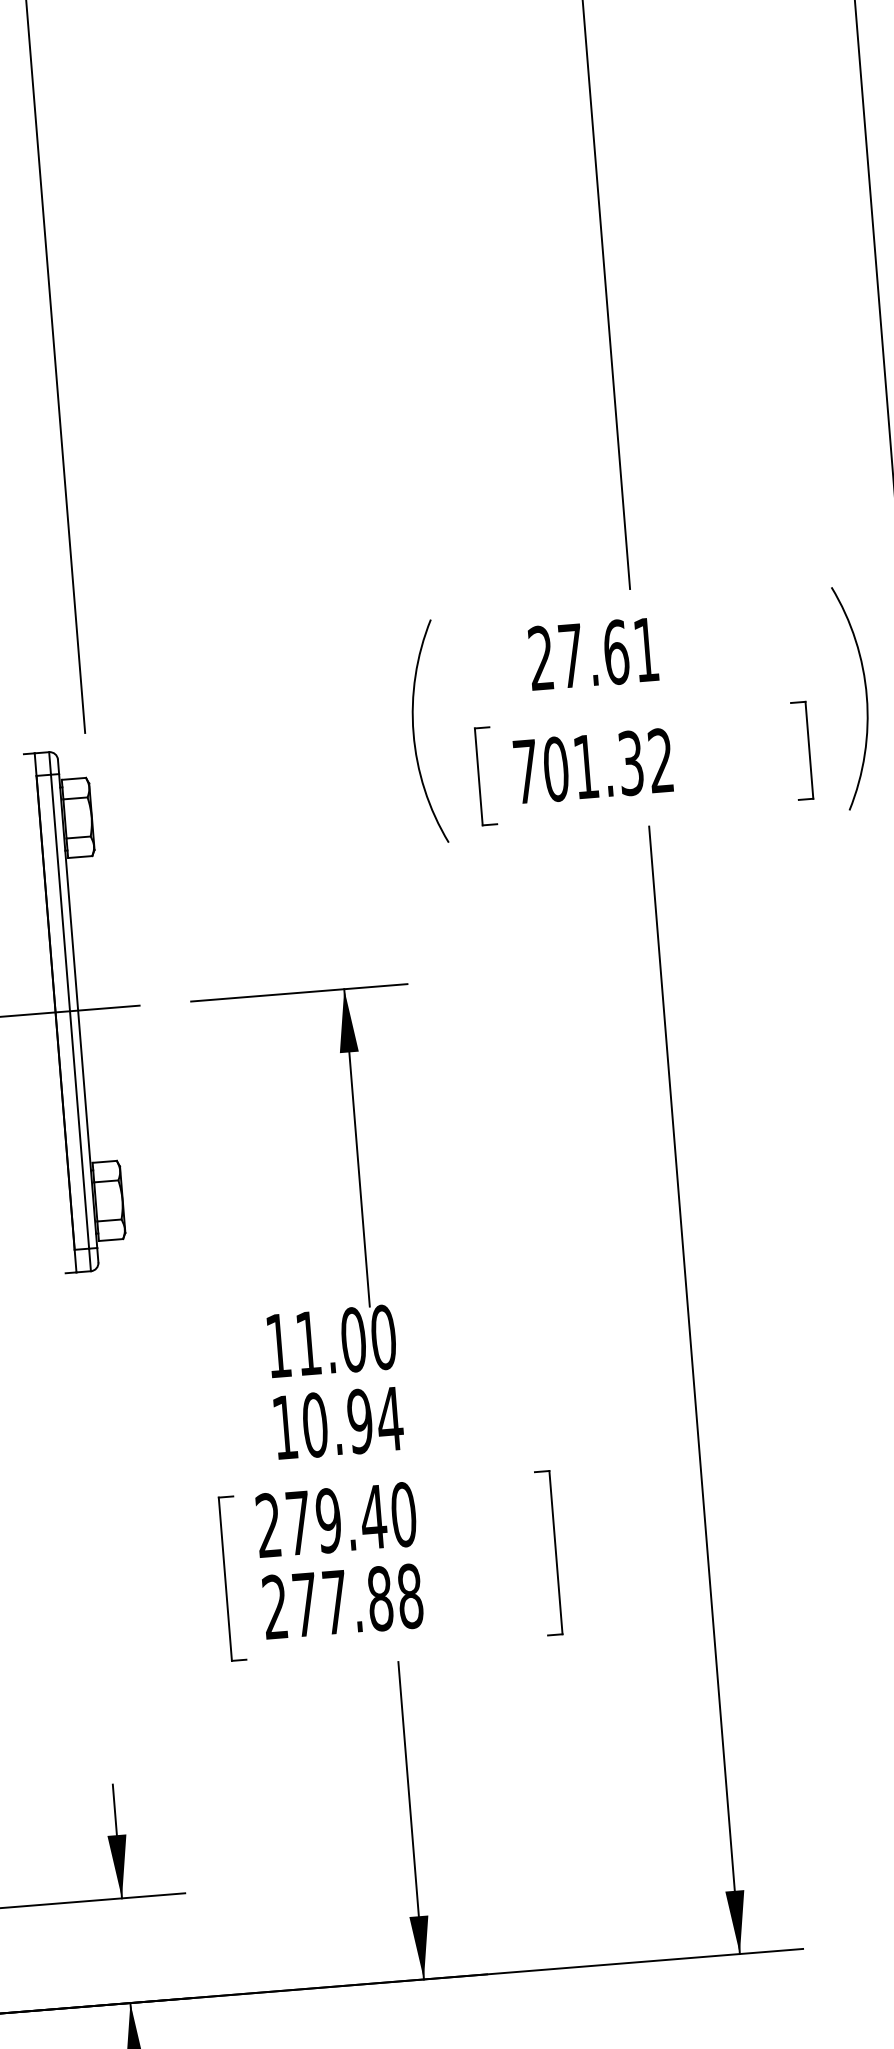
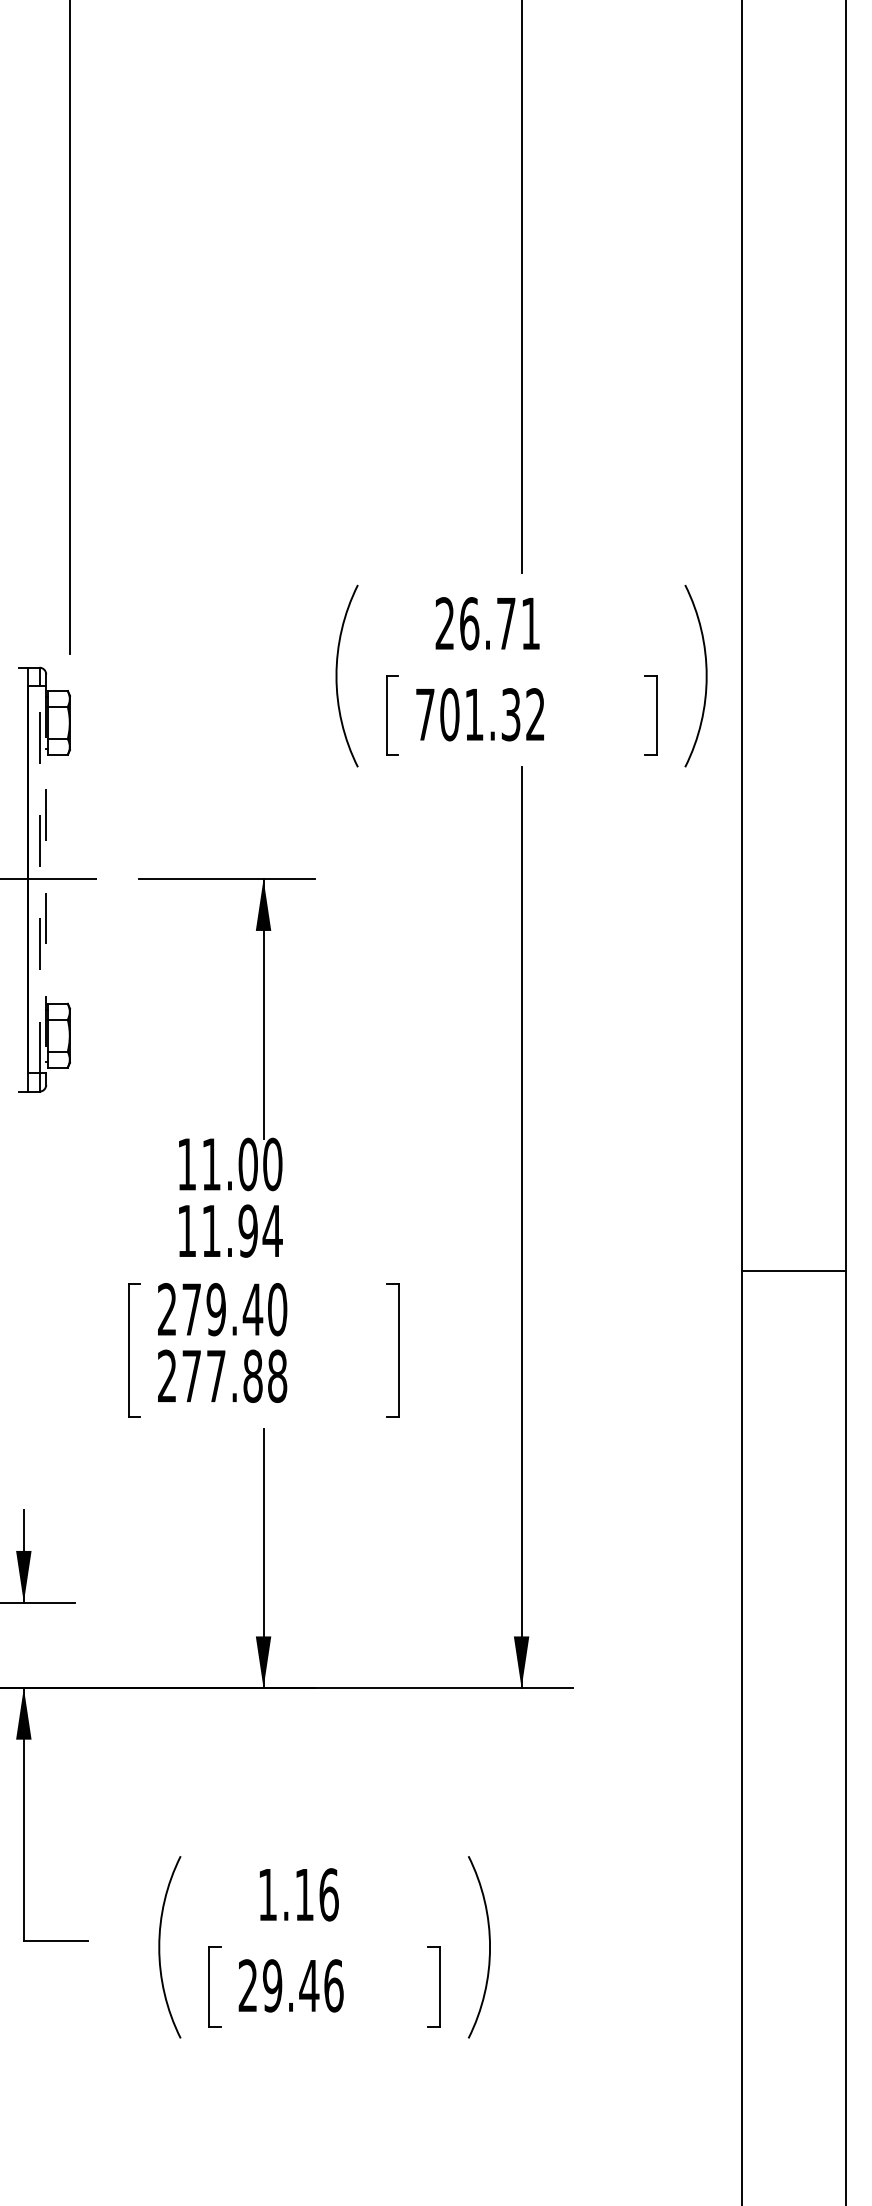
text: (594, 653) -> (488, 623), 27.61 -> 26.71
line: (78, 1010) -> (46, 879), solid -> dashed
line: (69, 1011) -> (39, 879), solid -> dashed
text: (315, 1424) -> (211, 1230), 10.94 -> 11.94

